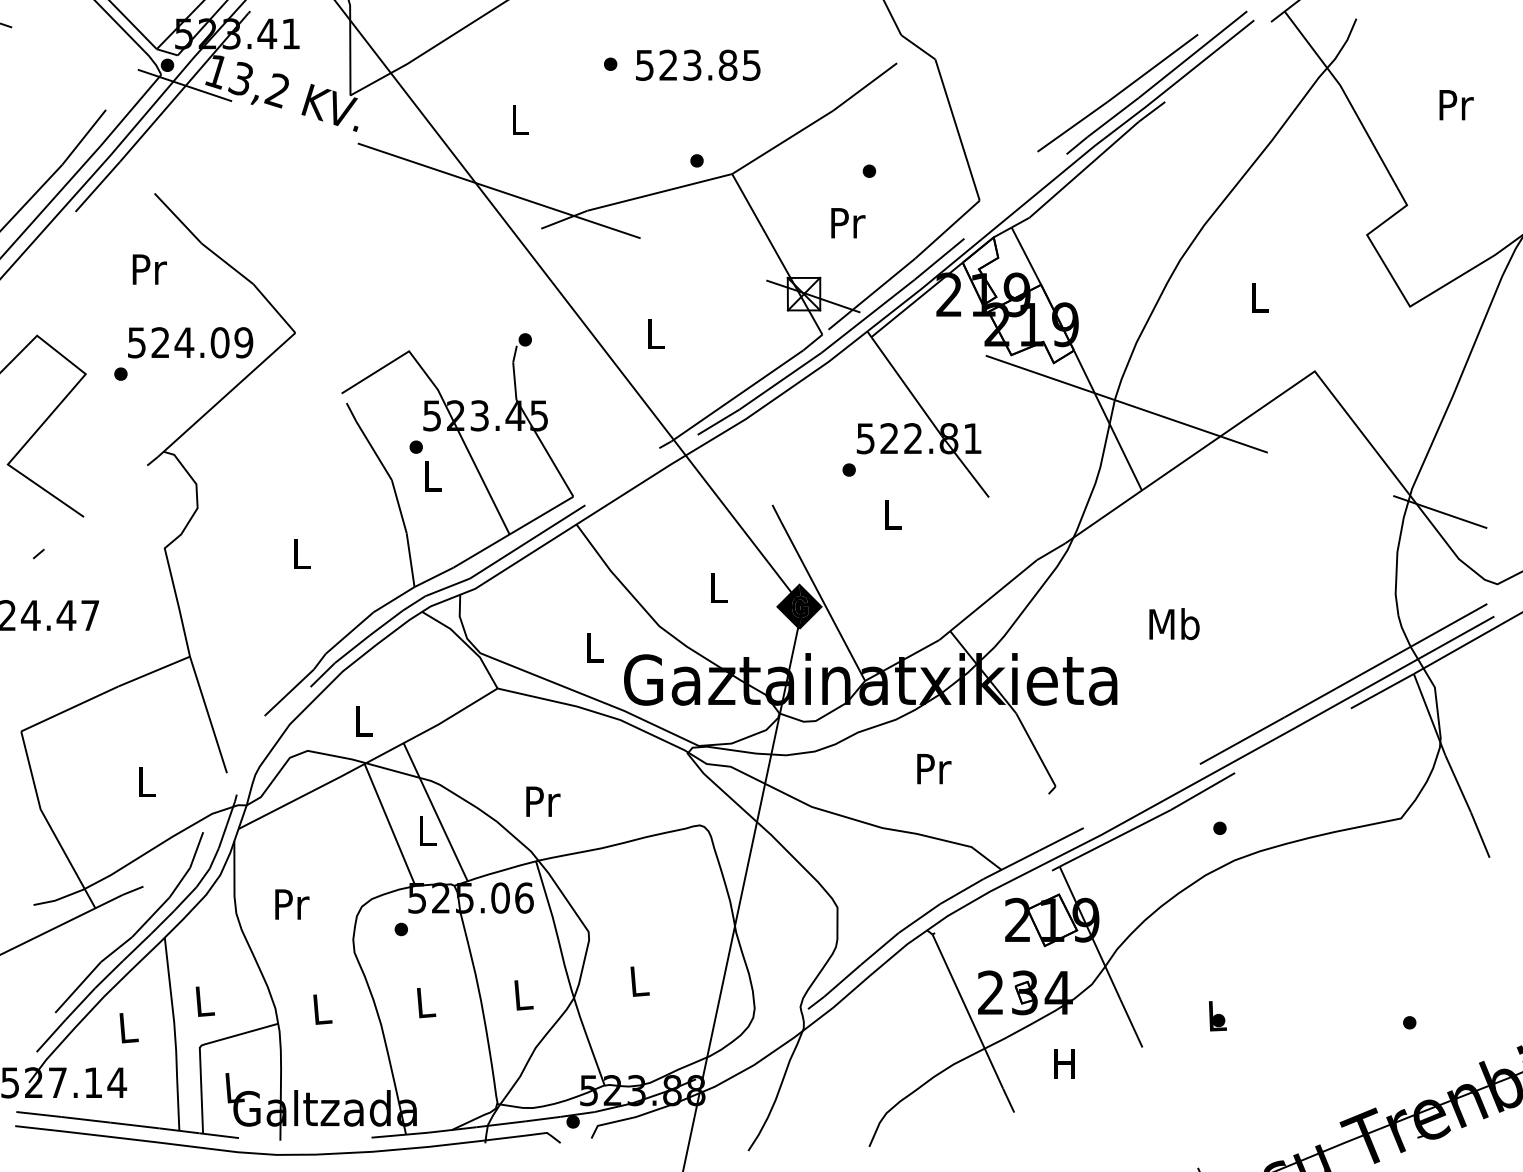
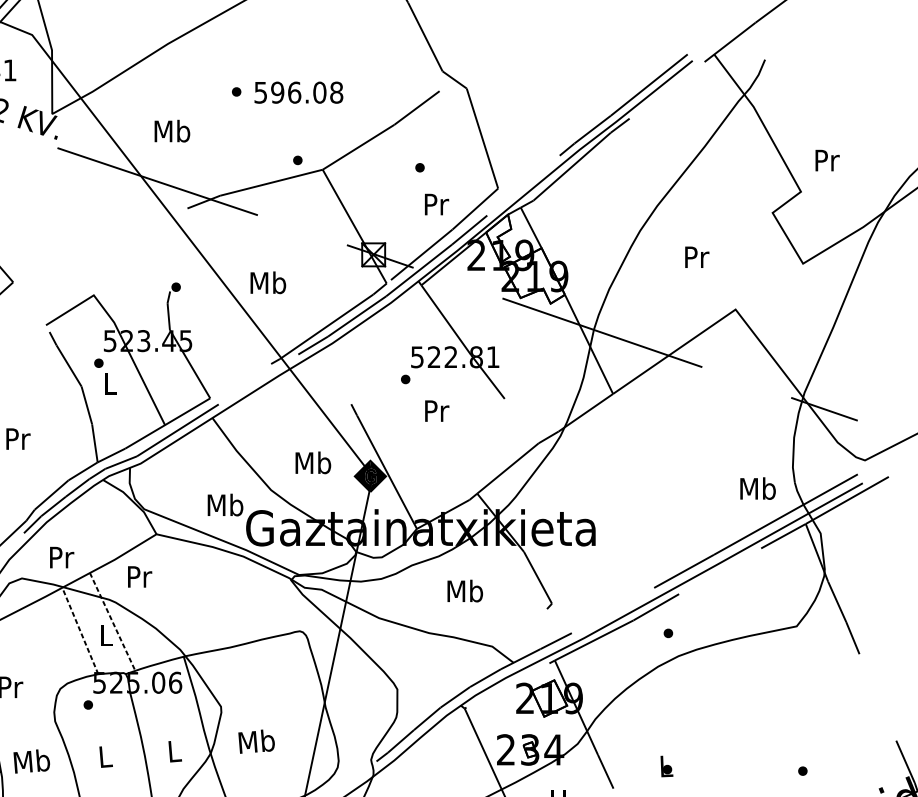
text: (710, 64) -> (307, 92), 523.85 -> 596.08
line: (1117, 93) -> (595, 112), removed
text: (1456, 105) -> (827, 160), moved
text: (520, 119) -> (172, 131), L -> Mb
text: (848, 223) -> (437, 204), moved
text: (1260, 297) -> (697, 257), L -> Pr
text: (655, 333) -> (268, 282), L -> Mb
text: (893, 514) -> (437, 410), L -> Pr
text: (302, 554) -> (18, 439), L -> Pr
text: (718, 587) -> (313, 462), L -> Mb
text: (1174, 624) -> (758, 488), moved
text: (594, 647) -> (225, 505), L -> Mb
text: (364, 721) -> (62, 557), L -> Pr
text: (933, 768) -> (465, 590), Pr -> Mb
text: (543, 801) -> (140, 576), moved
line: (435, 812) -> (112, 622), solid -> dashed
line: (389, 824) -> (79, 630), solid -> dashed
text: (638, 981) -> (256, 741), L -> Mb
text: (321, 1009) -> (31, 761), L -> Mb

